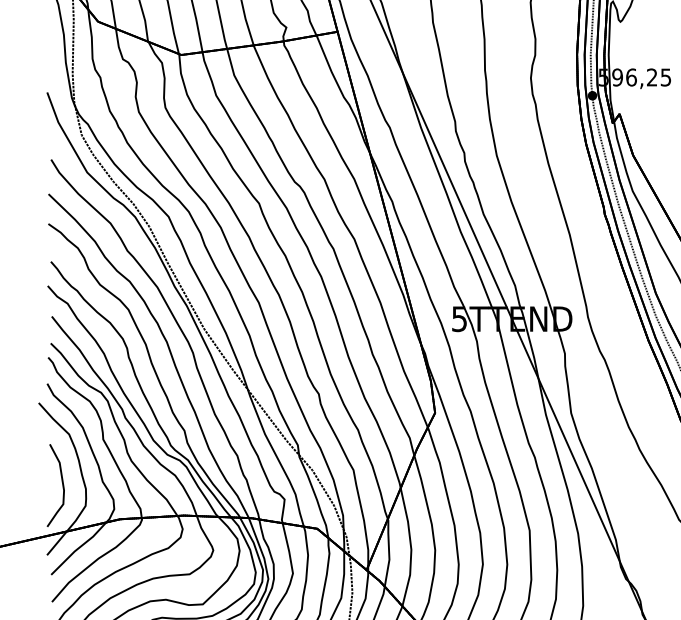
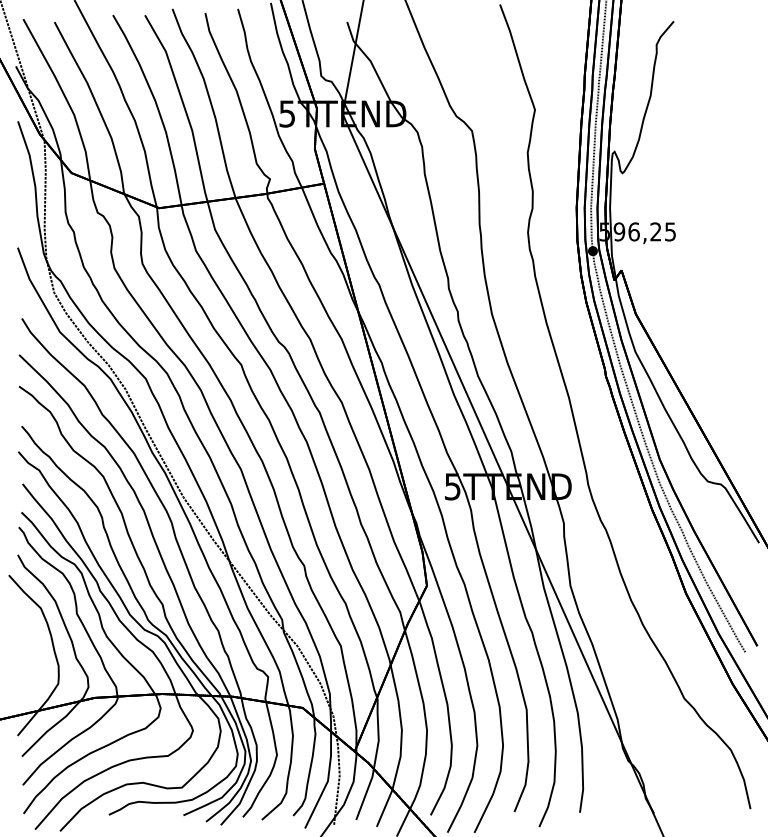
part: (62, 485) -> (33, 662), removed

